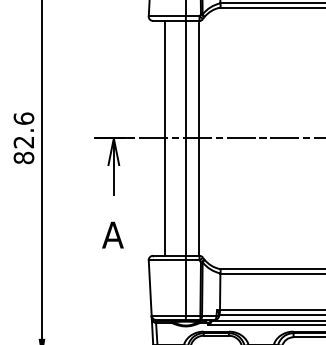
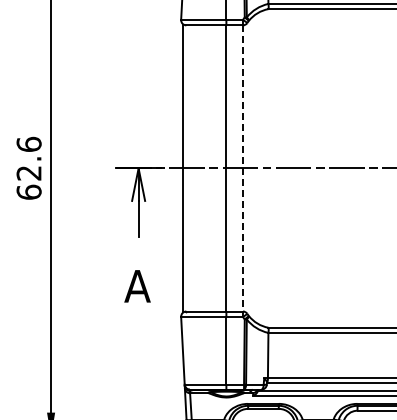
line: (164, 138) -> (183, 168), moved
line: (199, 138) -> (242, 168), solid -> dashed
text: (23, 157) -> (28, 191), 82.6 -> 62.6

